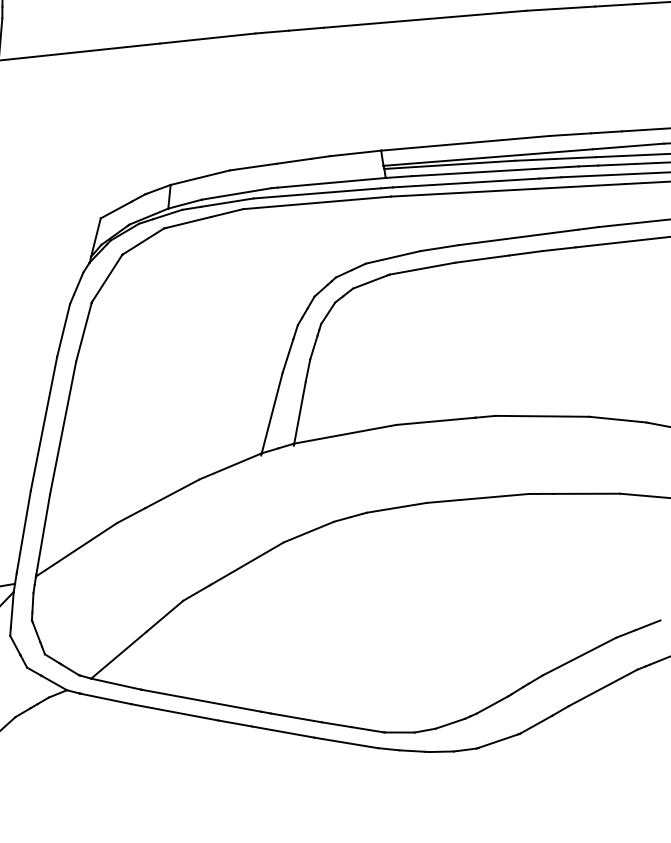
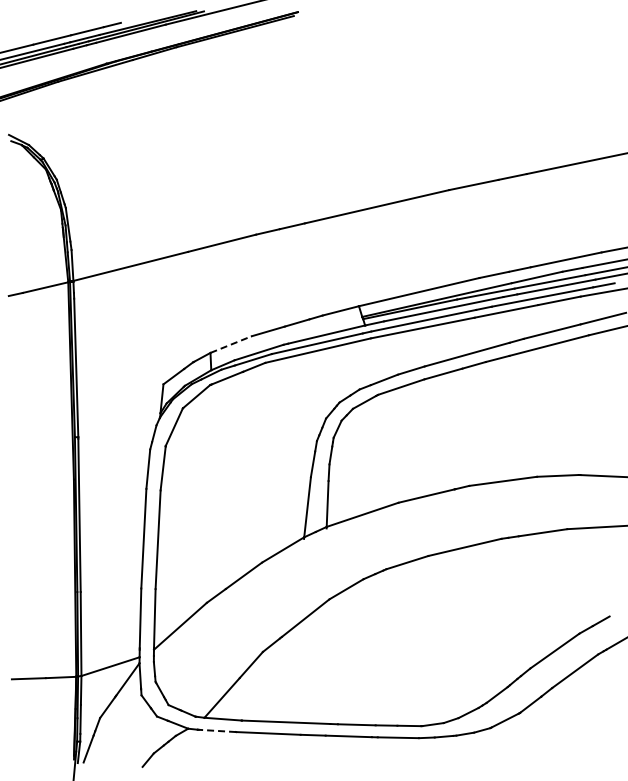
line: (200, 177) -> (231, 344), solid -> dashed
line: (106, 698) -> (217, 730), solid -> dashed

